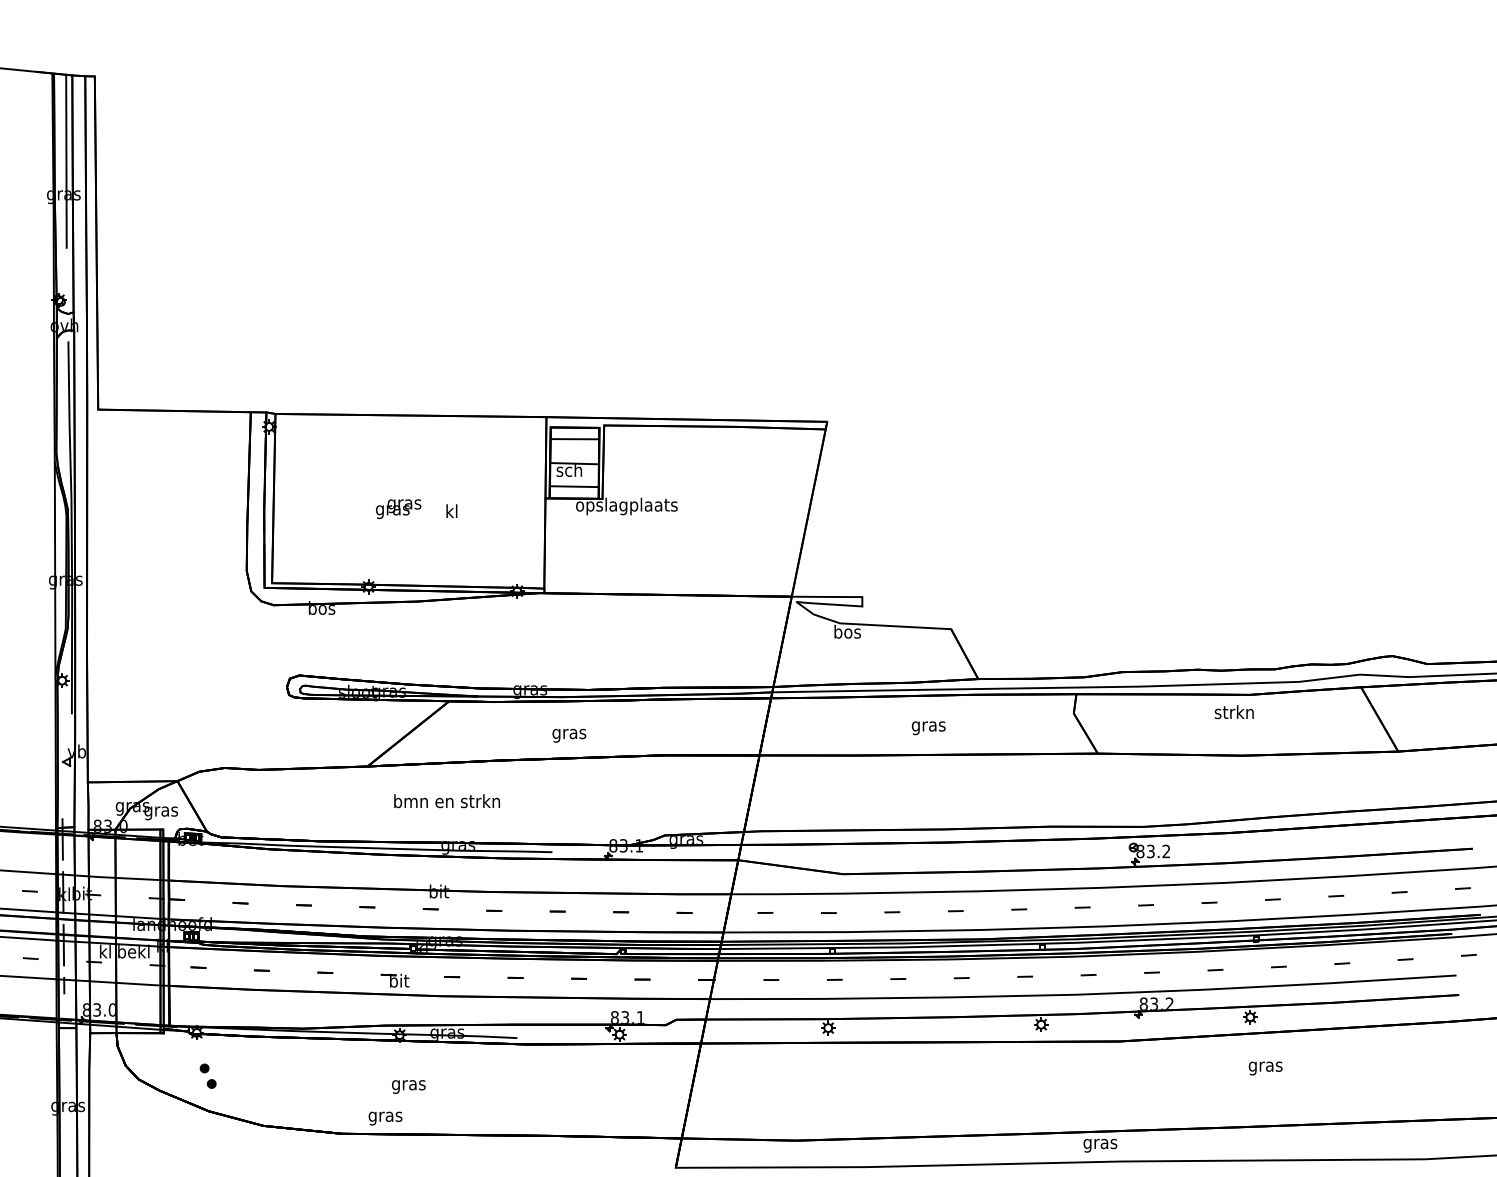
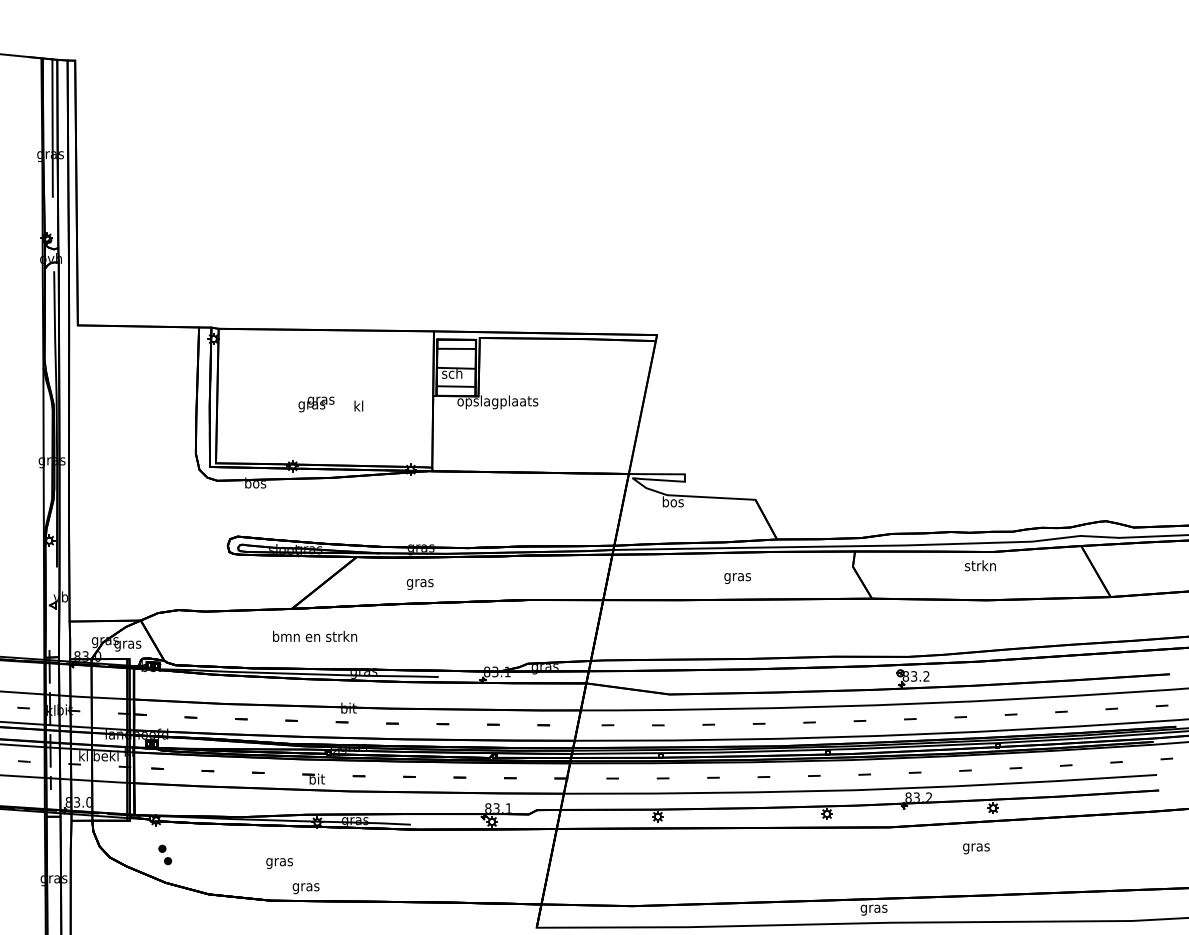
text: (568, 735) -> (419, 584), moved
text: (447, 801) -> (315, 636), moved
text: (1265, 1068) -> (976, 848), moved
text: (408, 1086) -> (279, 863), moved

